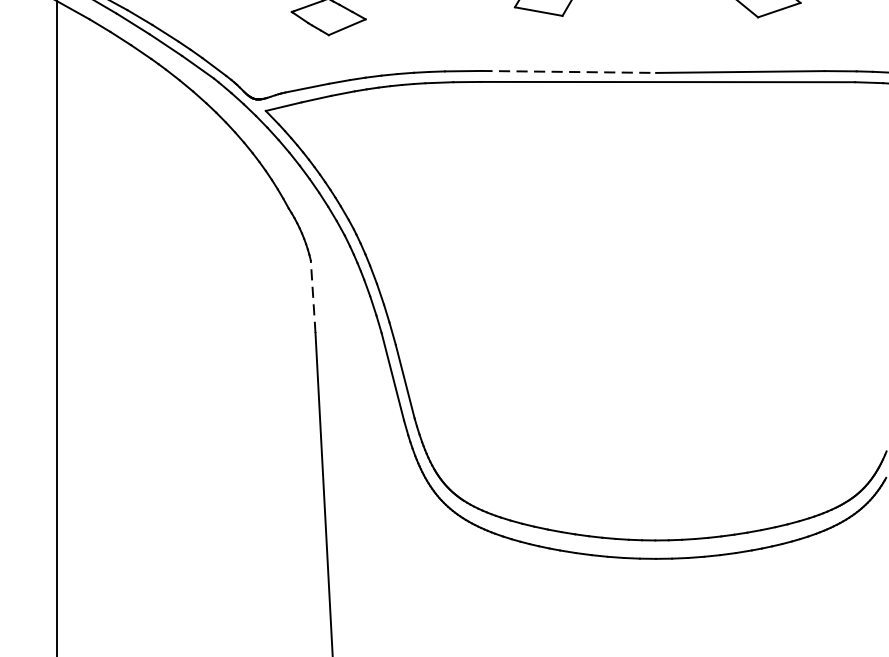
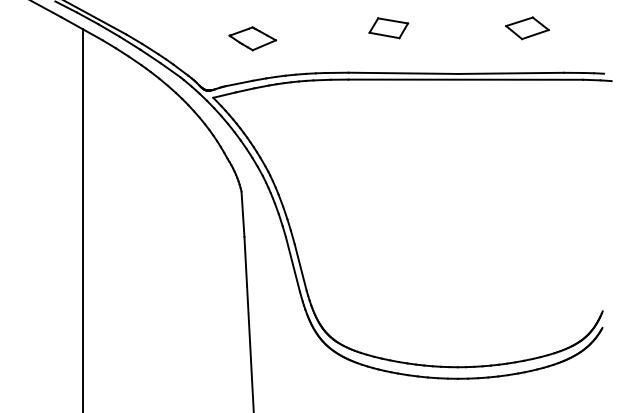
line: (569, 72) -> (403, 73), dashed -> solid
line: (312, 296) -> (242, 214), dashed -> solid

